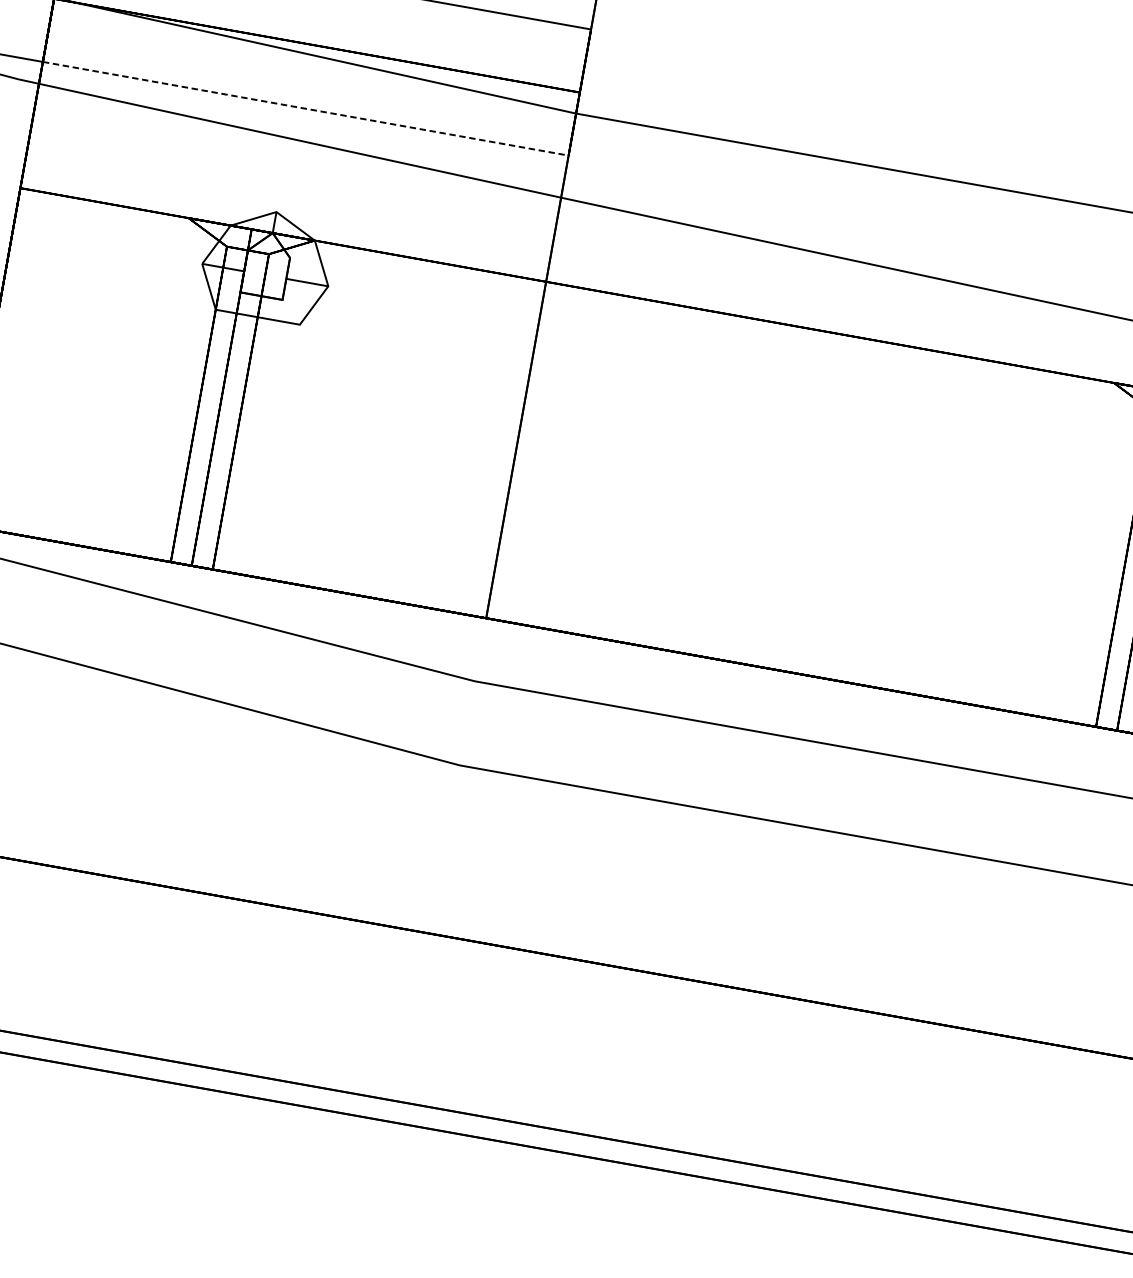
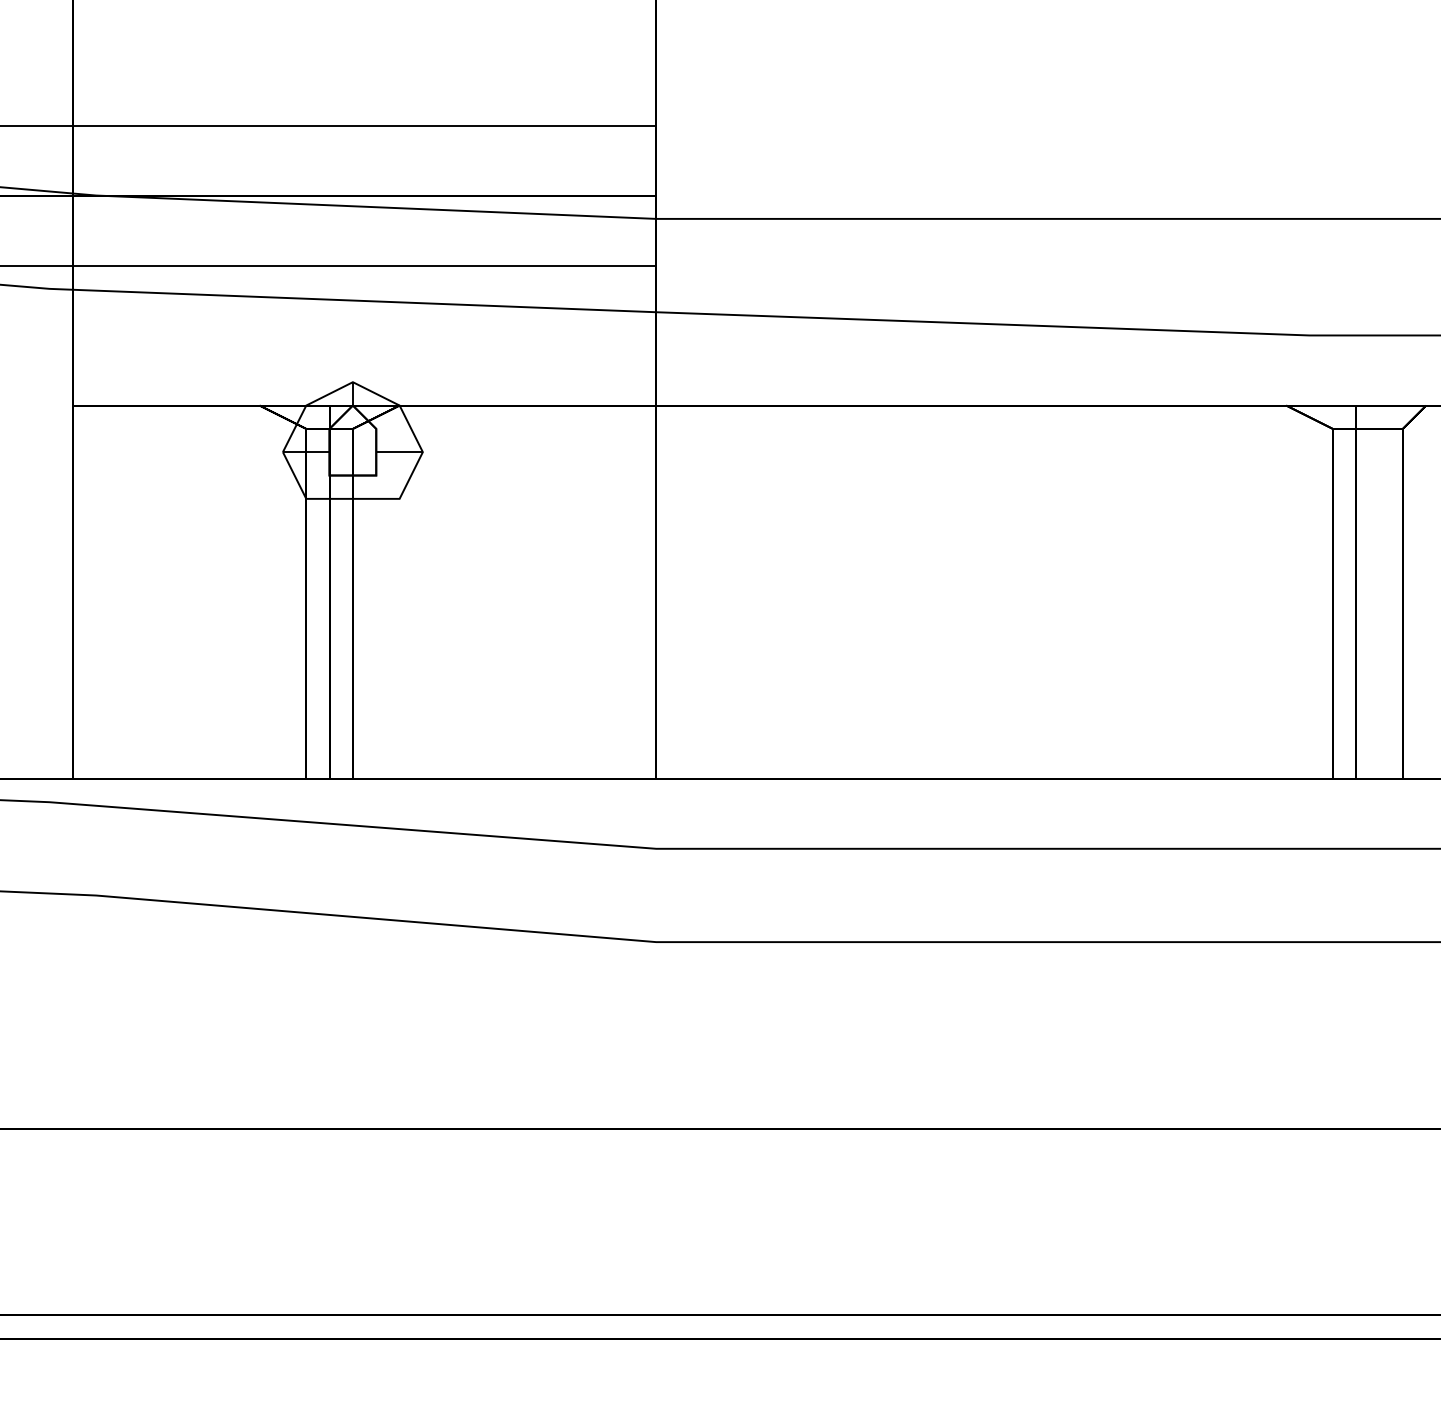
line: (305, 108) -> (364, 265), dashed -> solid

